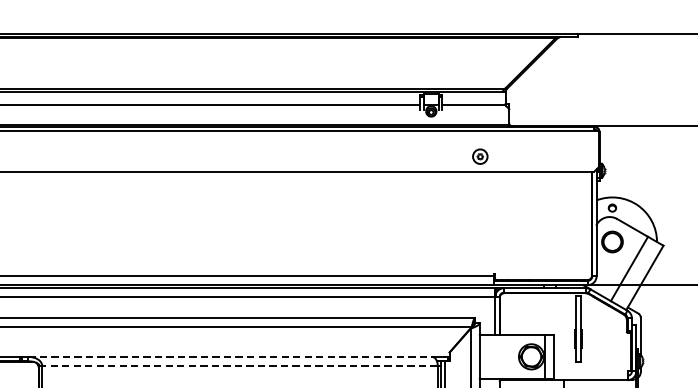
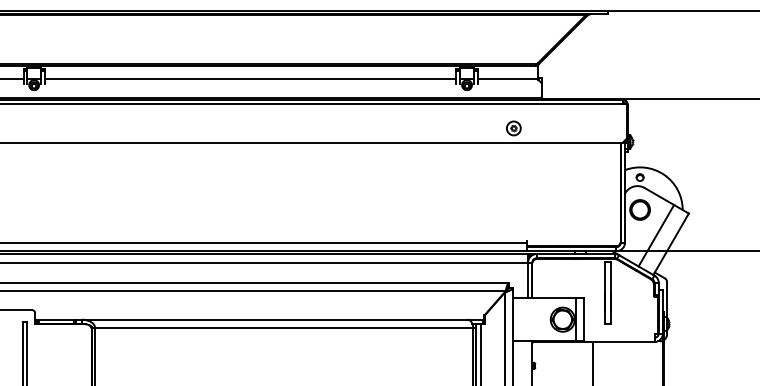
line: (229, 356) -> (274, 319), dashed -> solid
line: (239, 366) -> (283, 328), dashed -> solid

